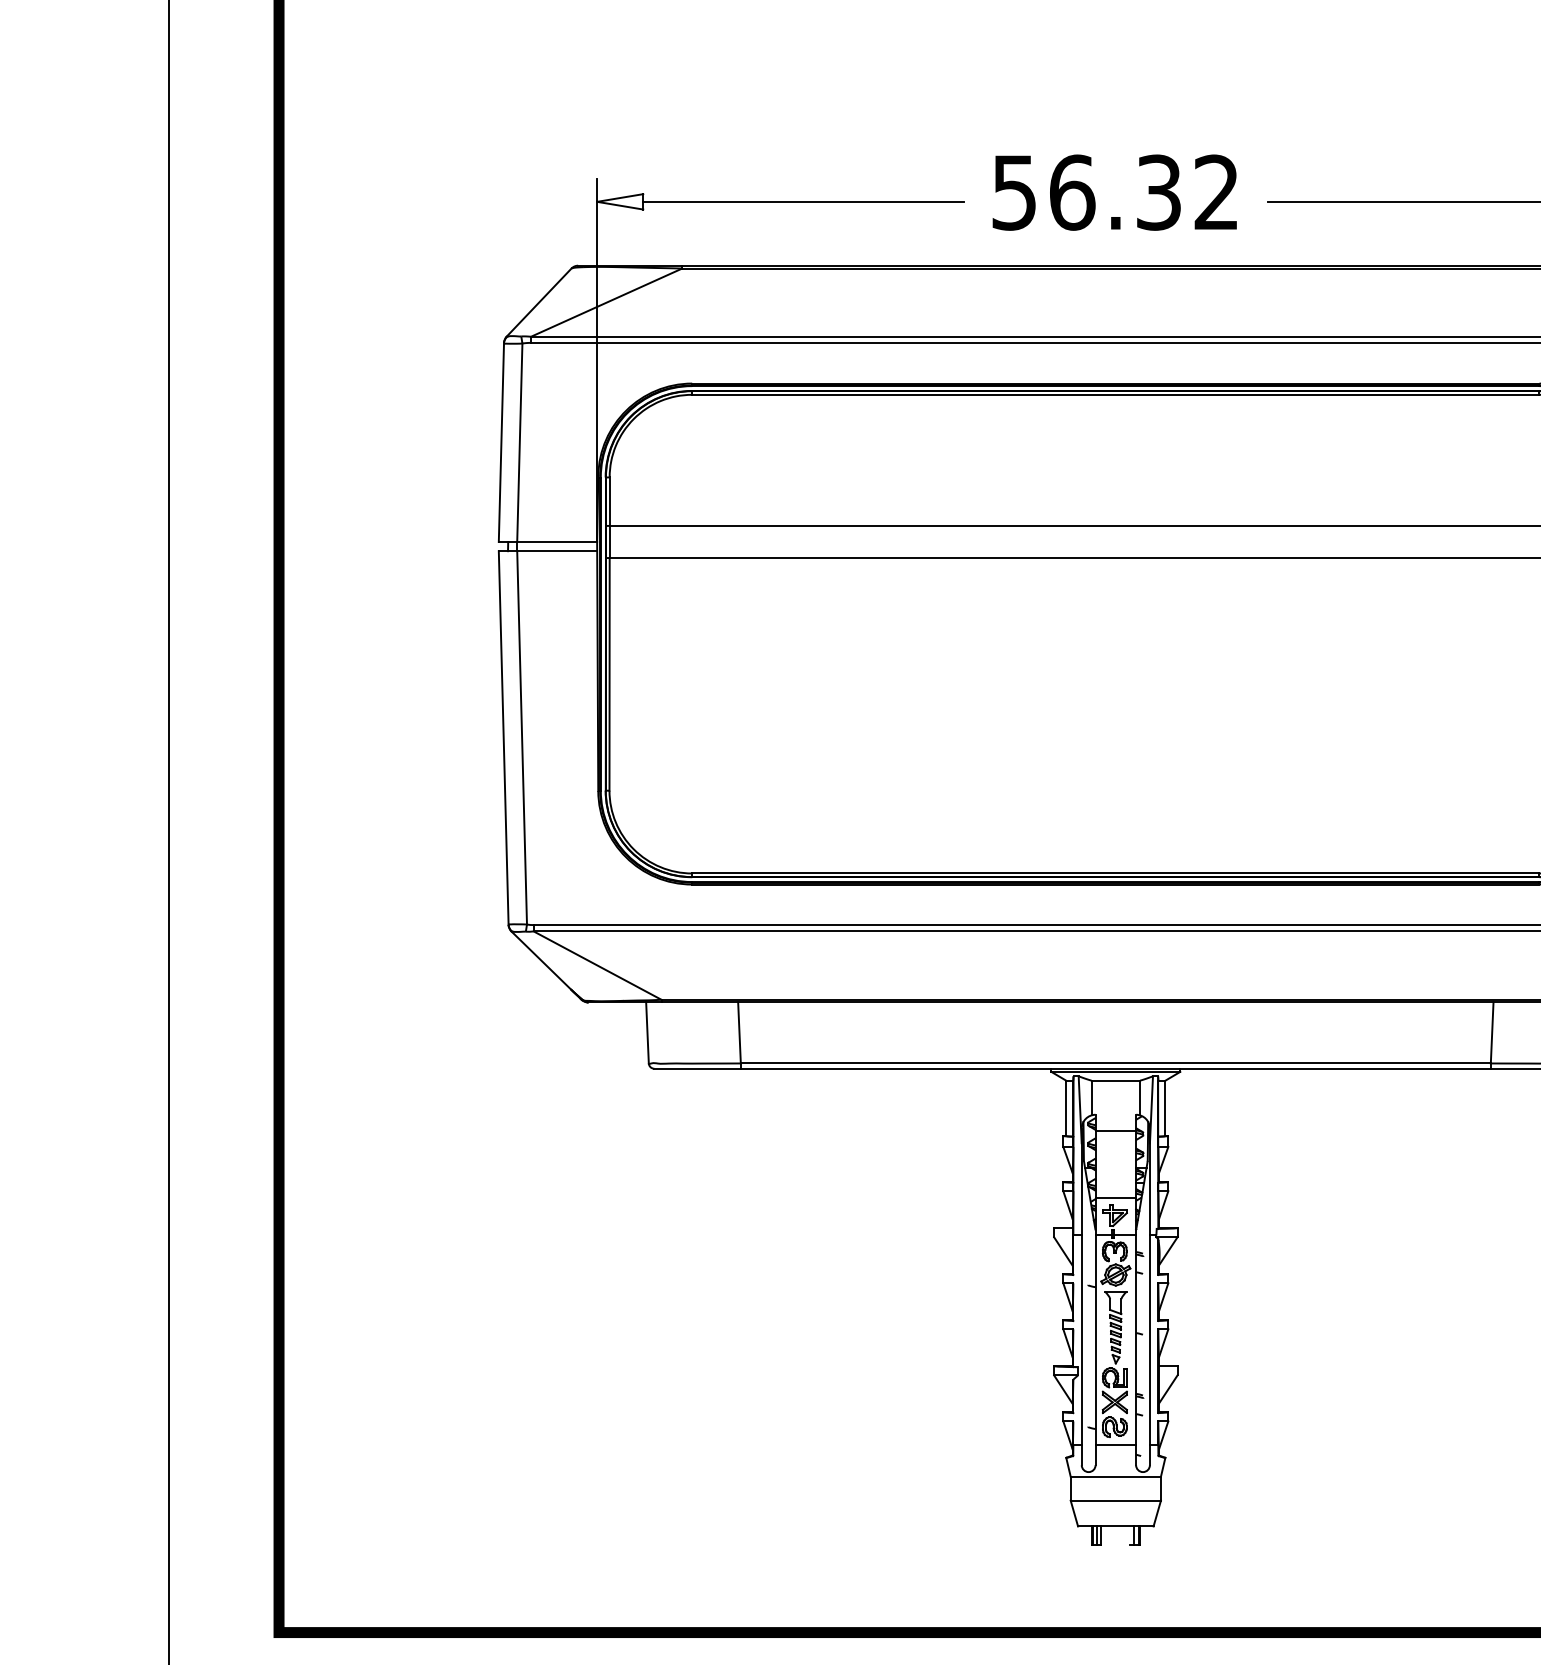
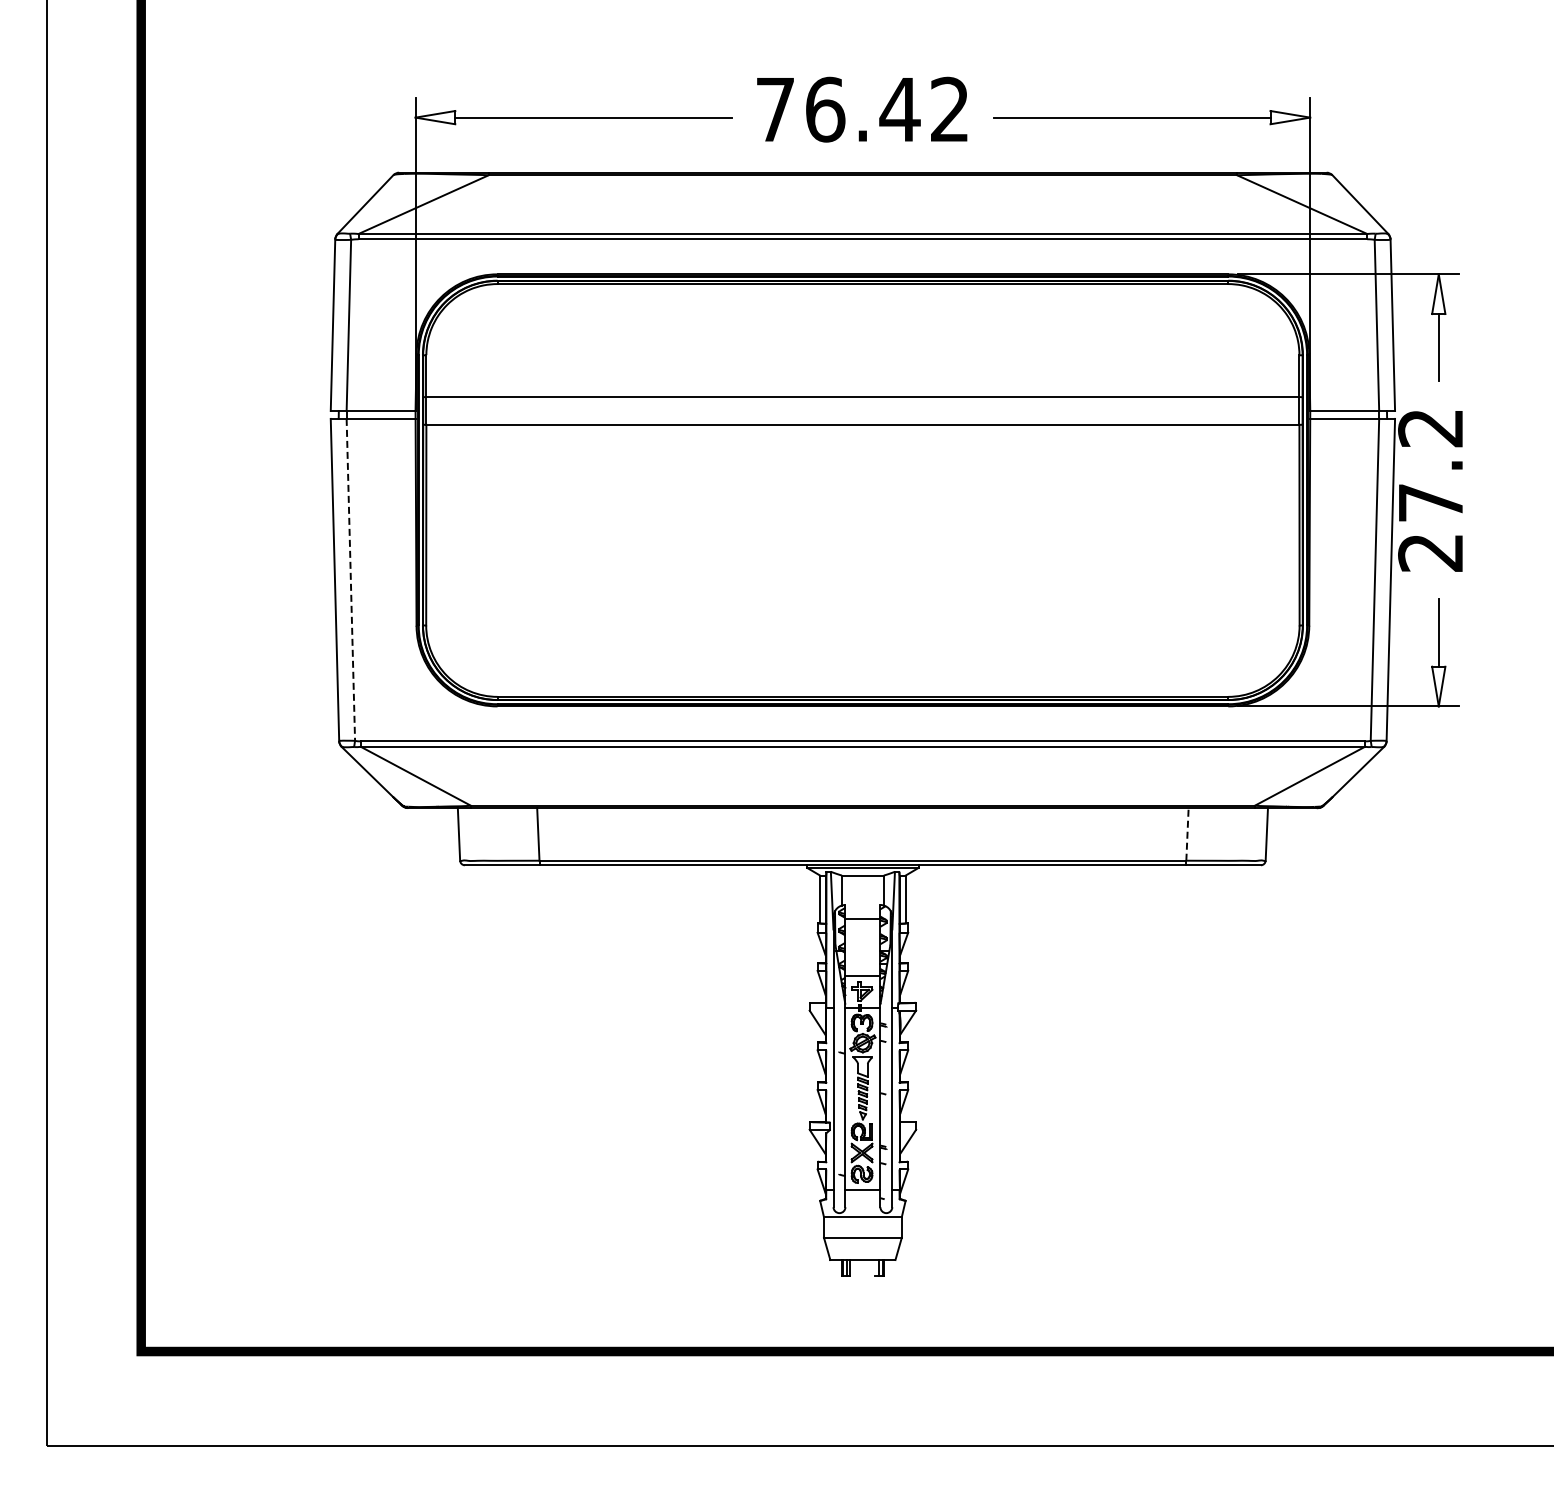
text: (1087, 192) -> (838, 109), 56.32 -> 76.42
line: (521, 738) -> (350, 580), solid -> dashed
line: (1492, 1031) -> (1187, 833), solid -> dashed

